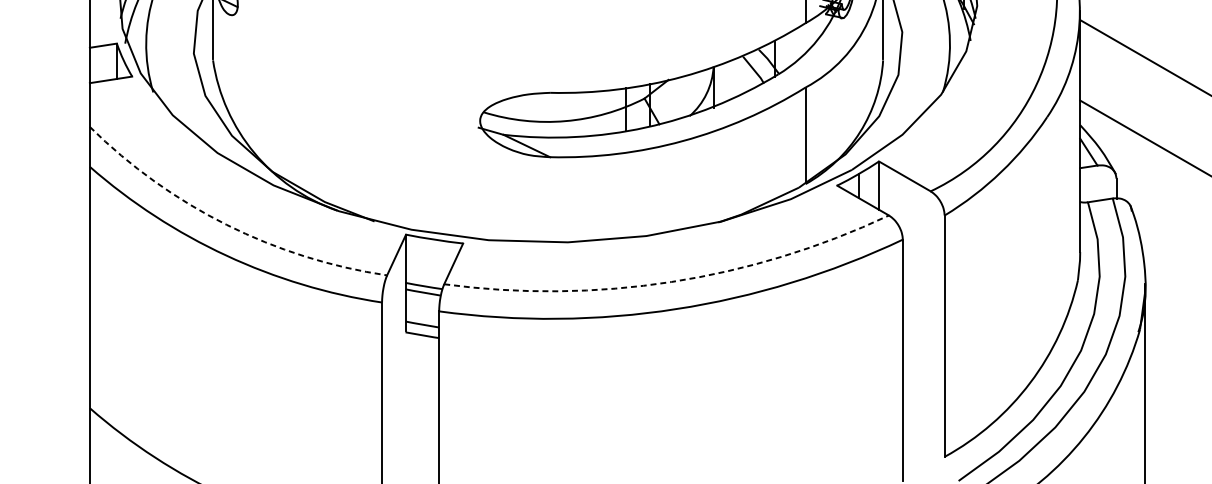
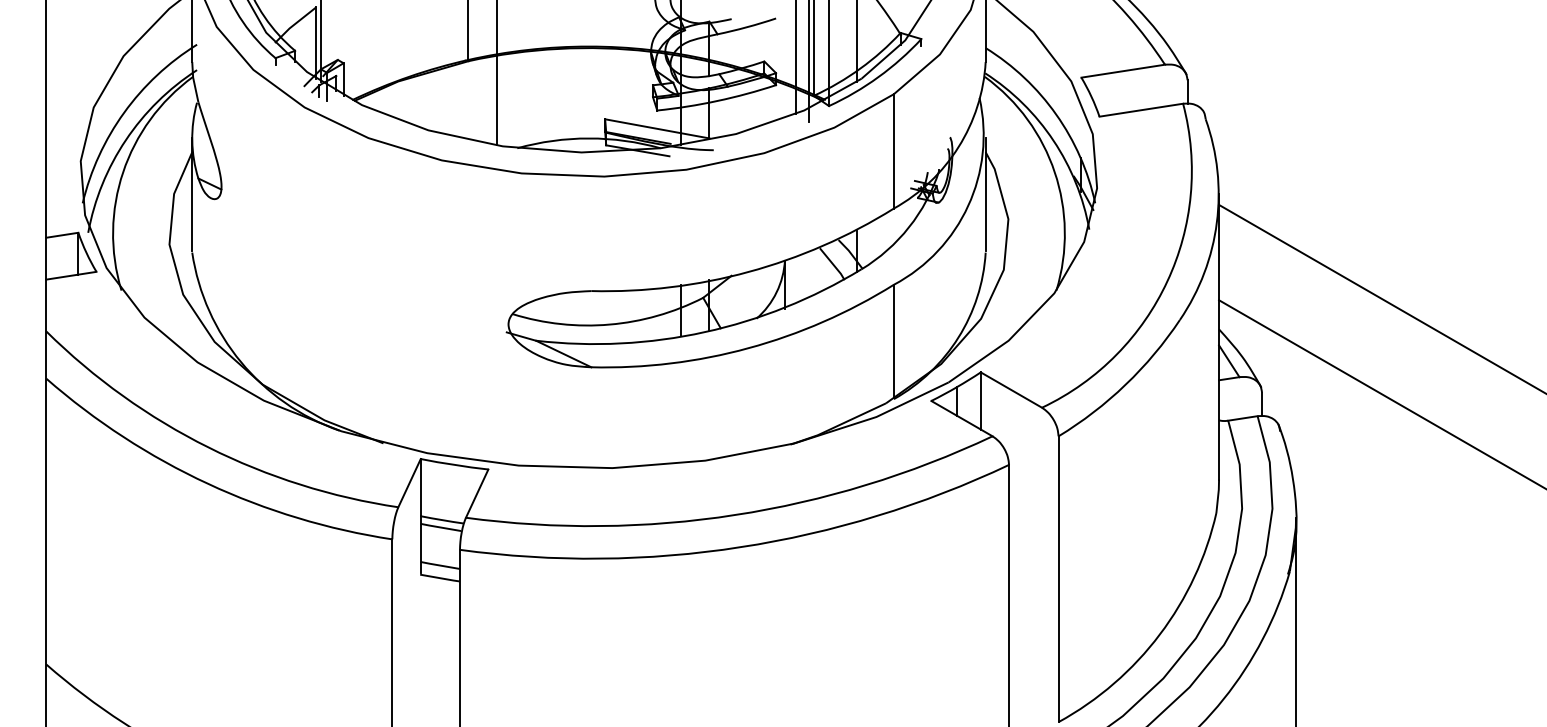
arc: (226, 224) -> (208, 447), dashed -> solid
arc: (671, 282) -> (735, 515), dashed -> solid

